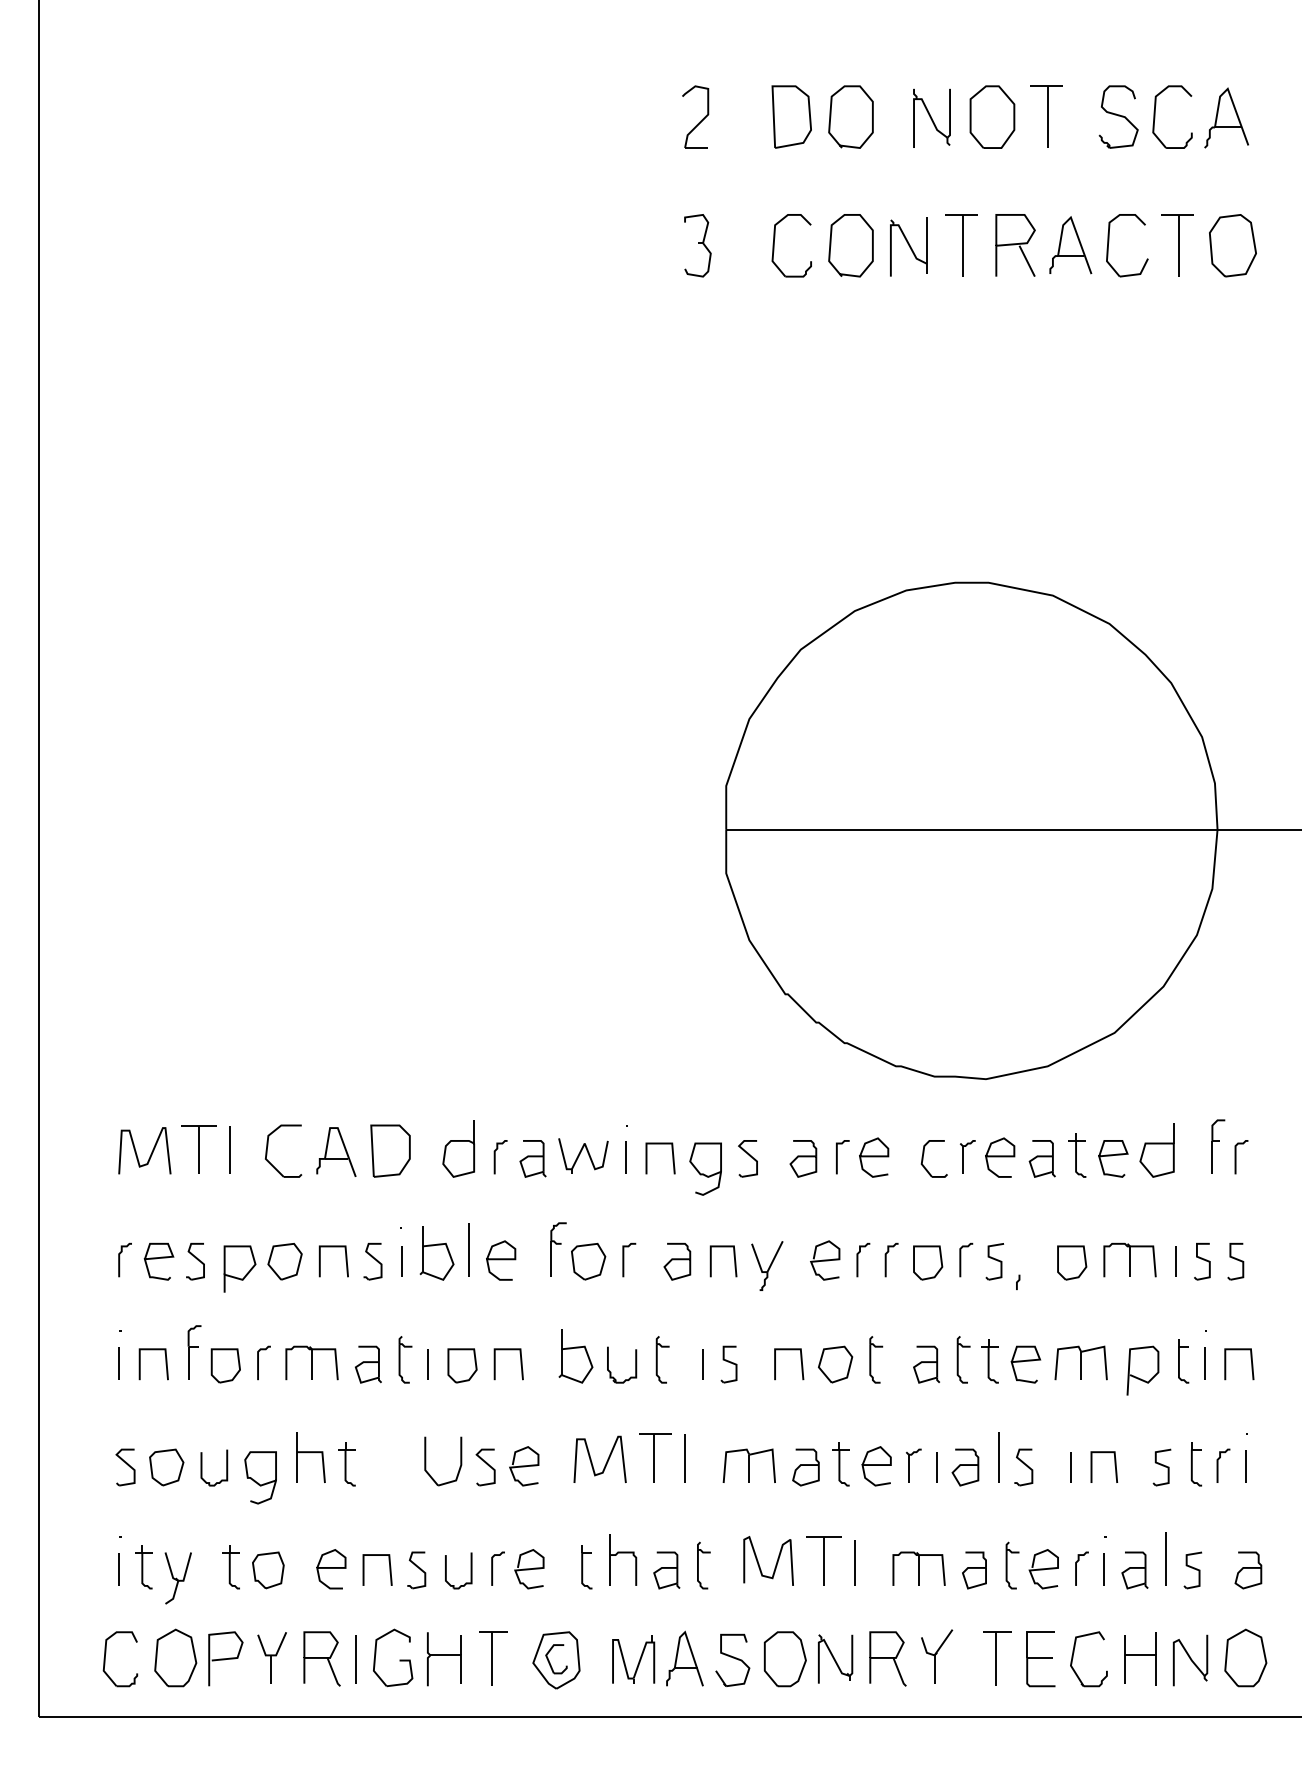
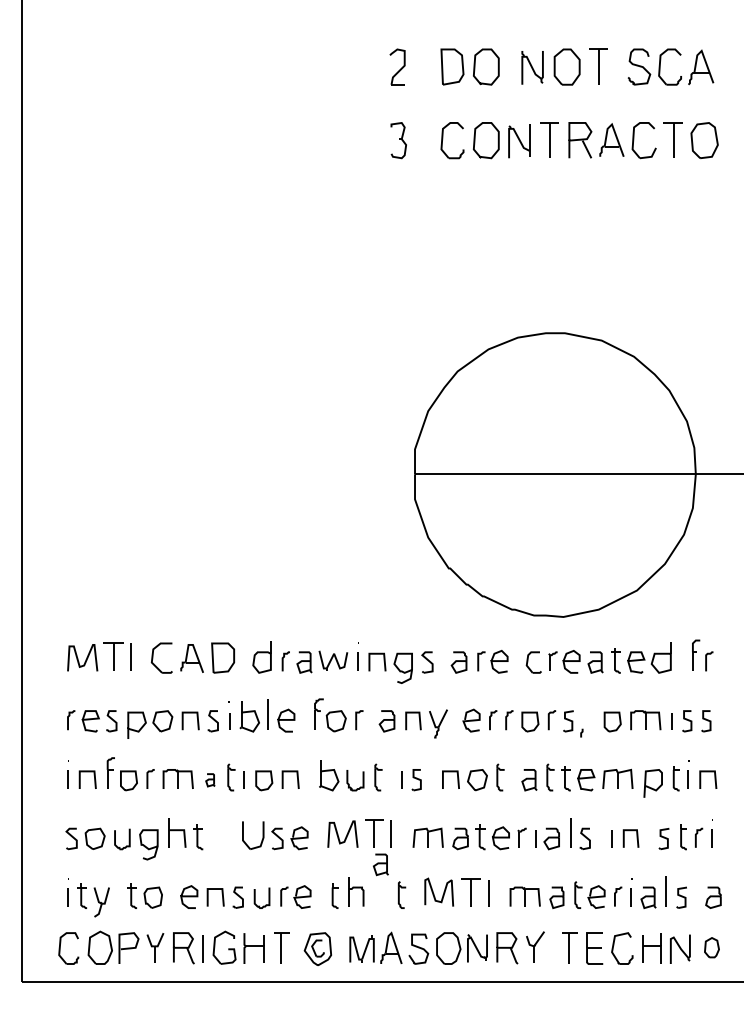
part: (368, 1365) -> (210, 780), size x0.6
part: (665, 1569) -> (380, 864), moved
part: (1244, 1657) -> (711, 947), size x0.6

